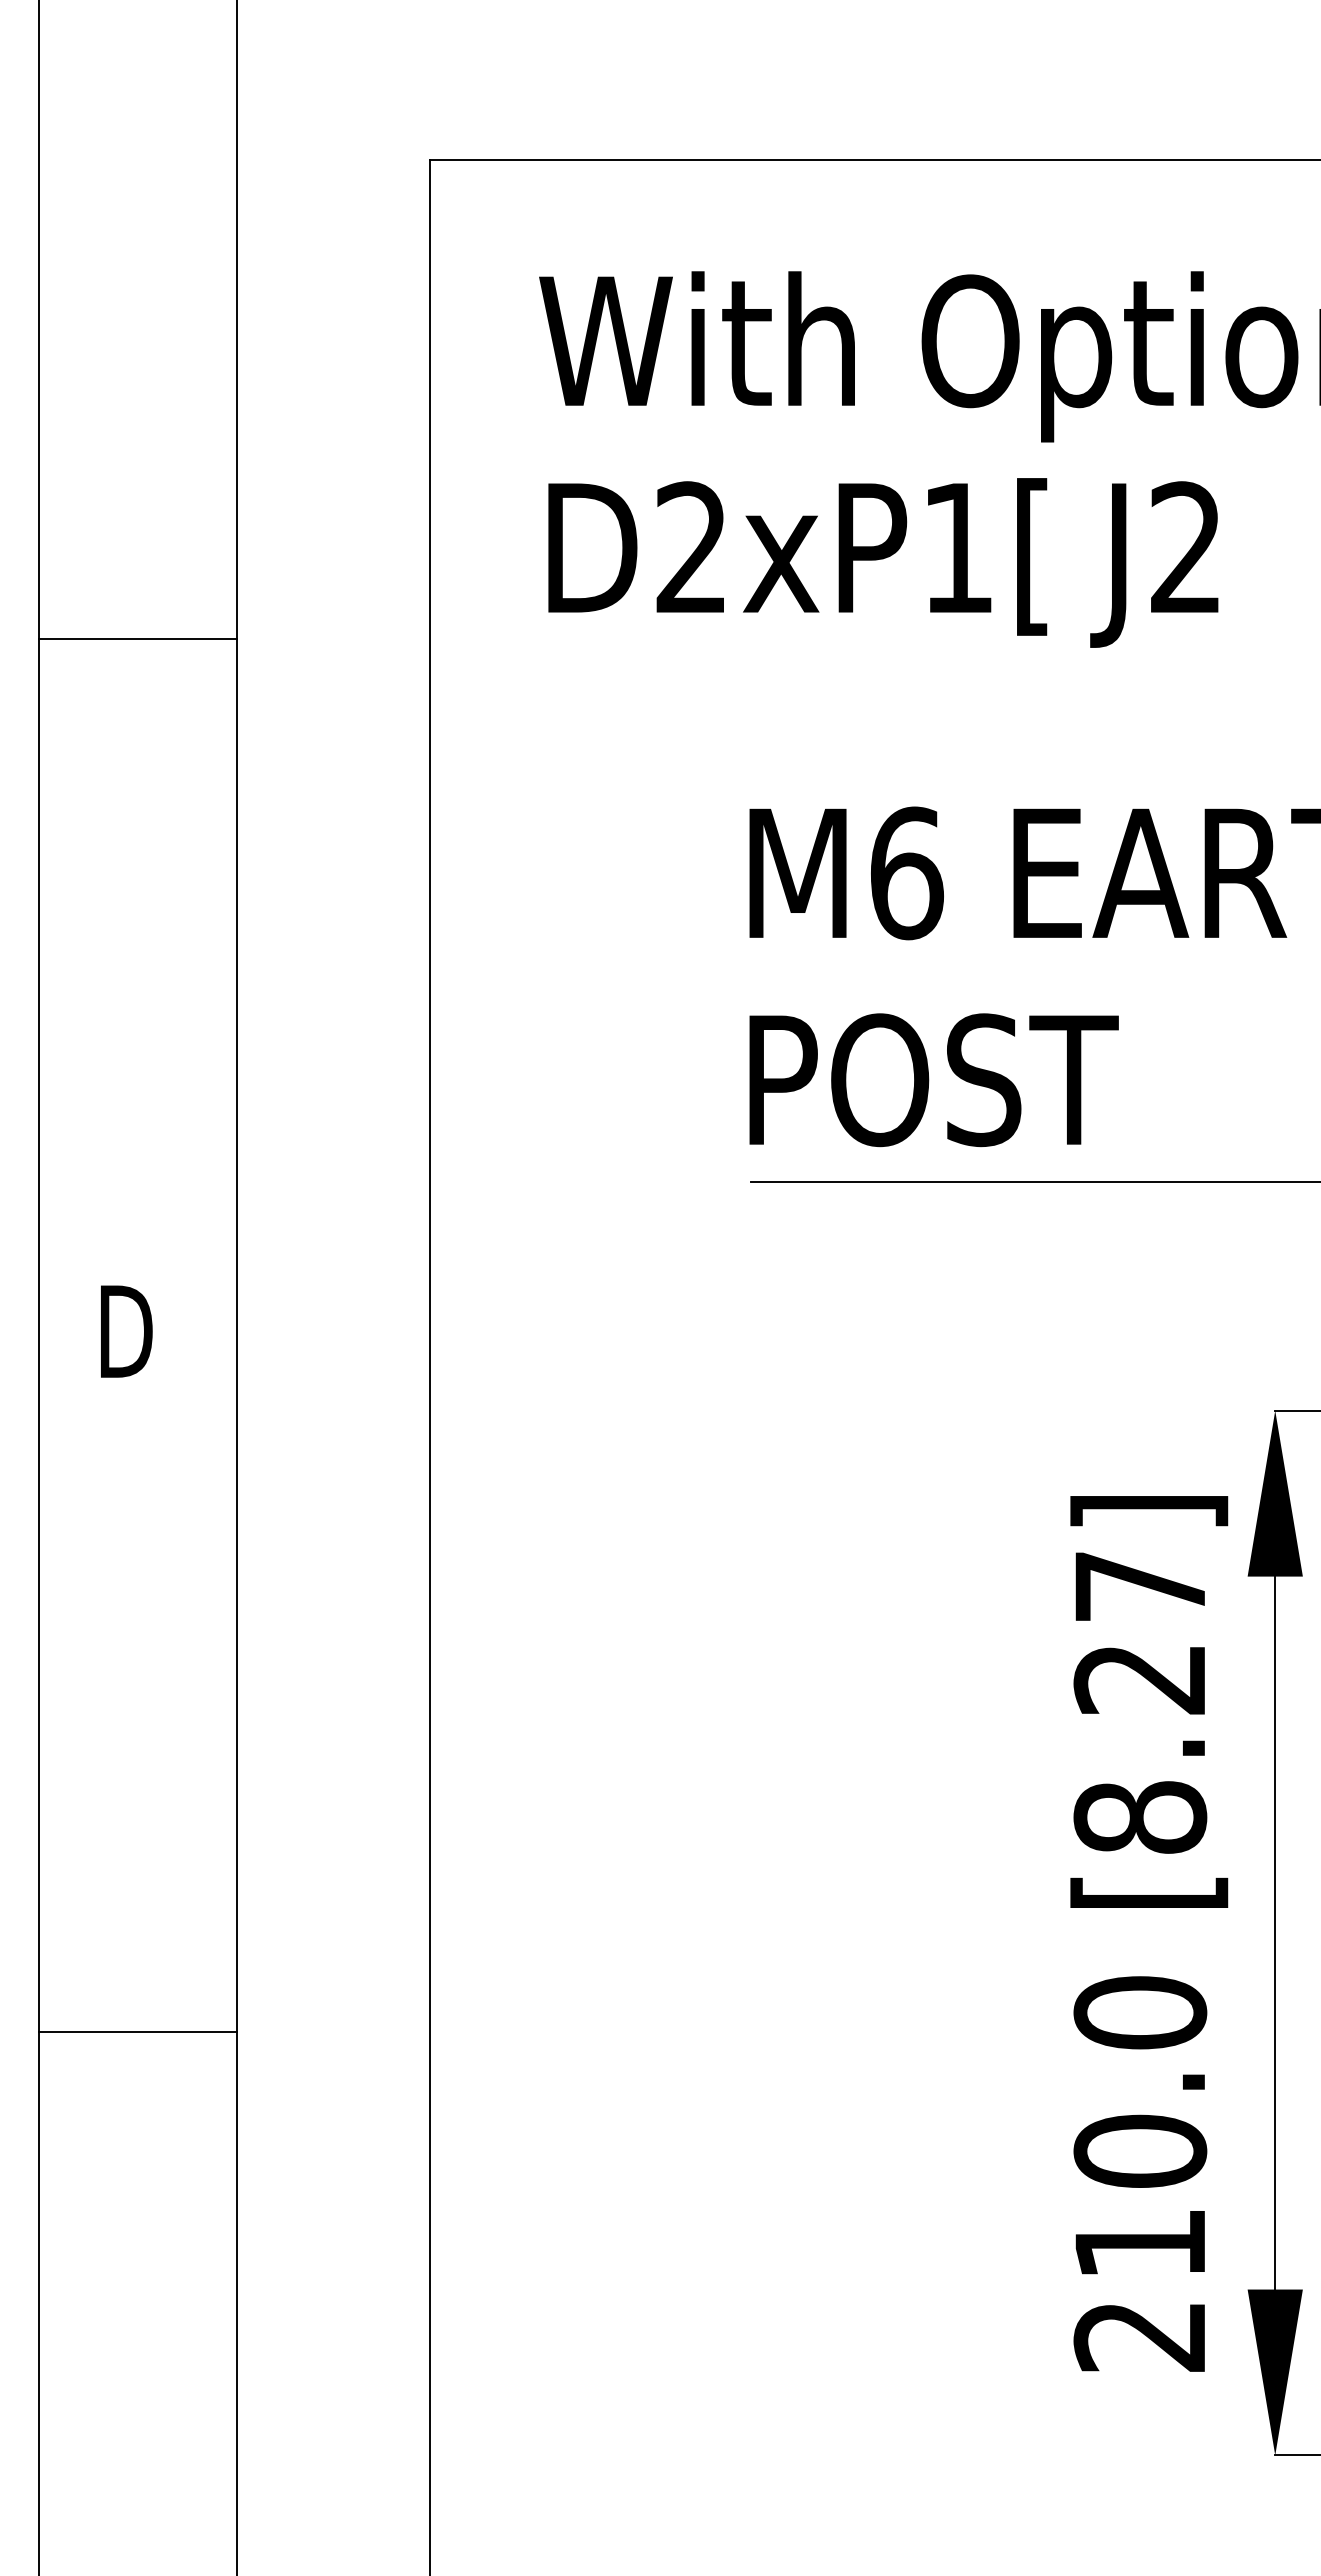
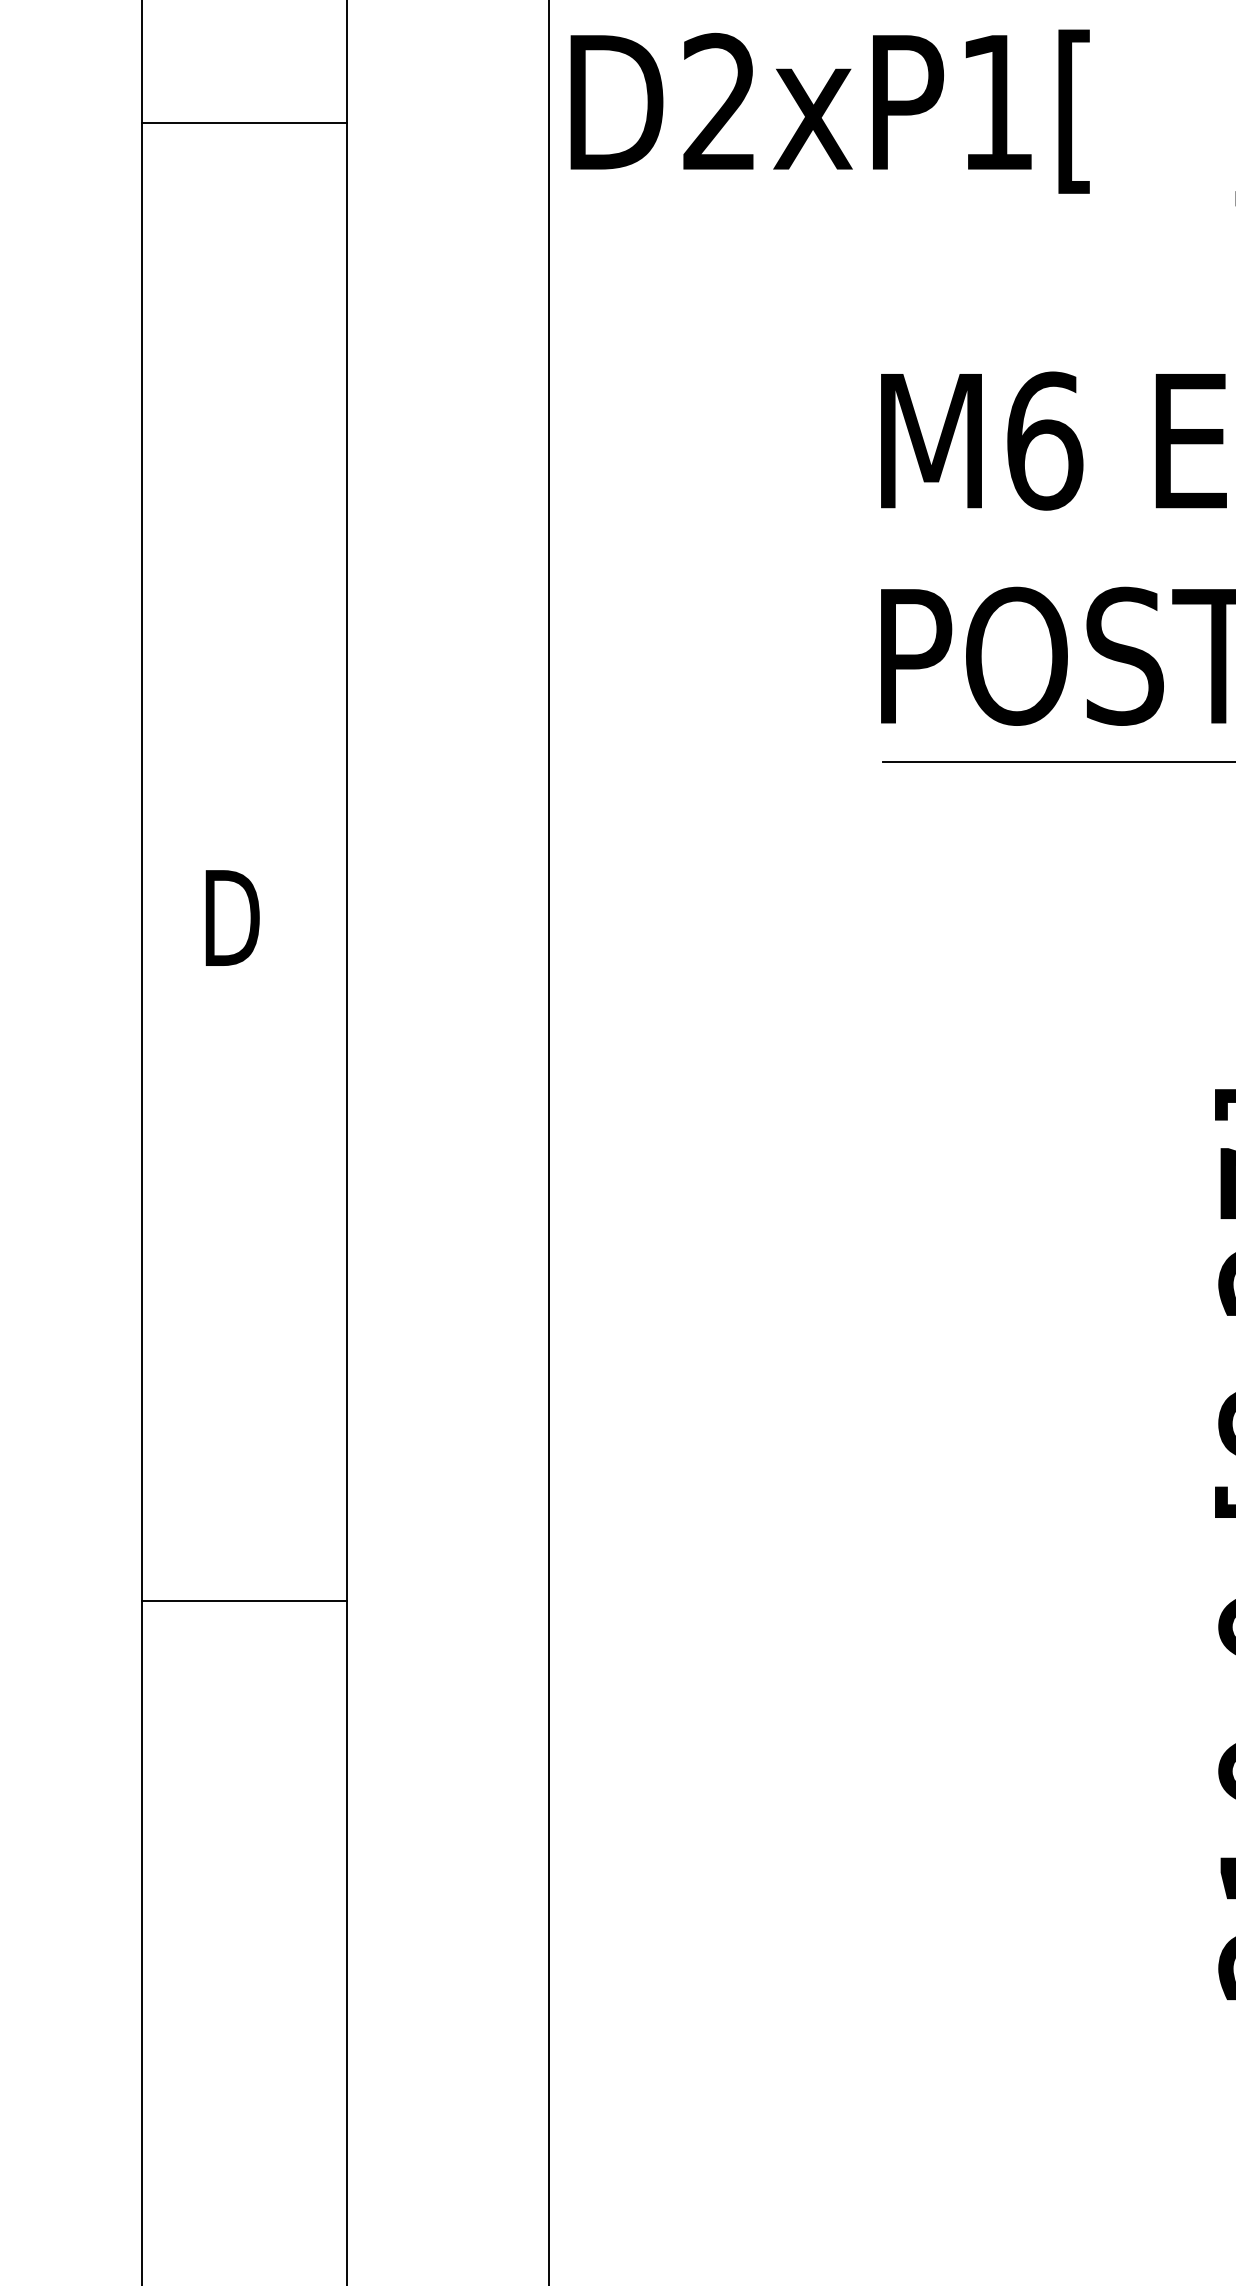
text: (797, 556) -> (829, 111), moved
line: (137, 639) -> (243, 123), moved
line: (137, 2031) -> (243, 1600), moved

